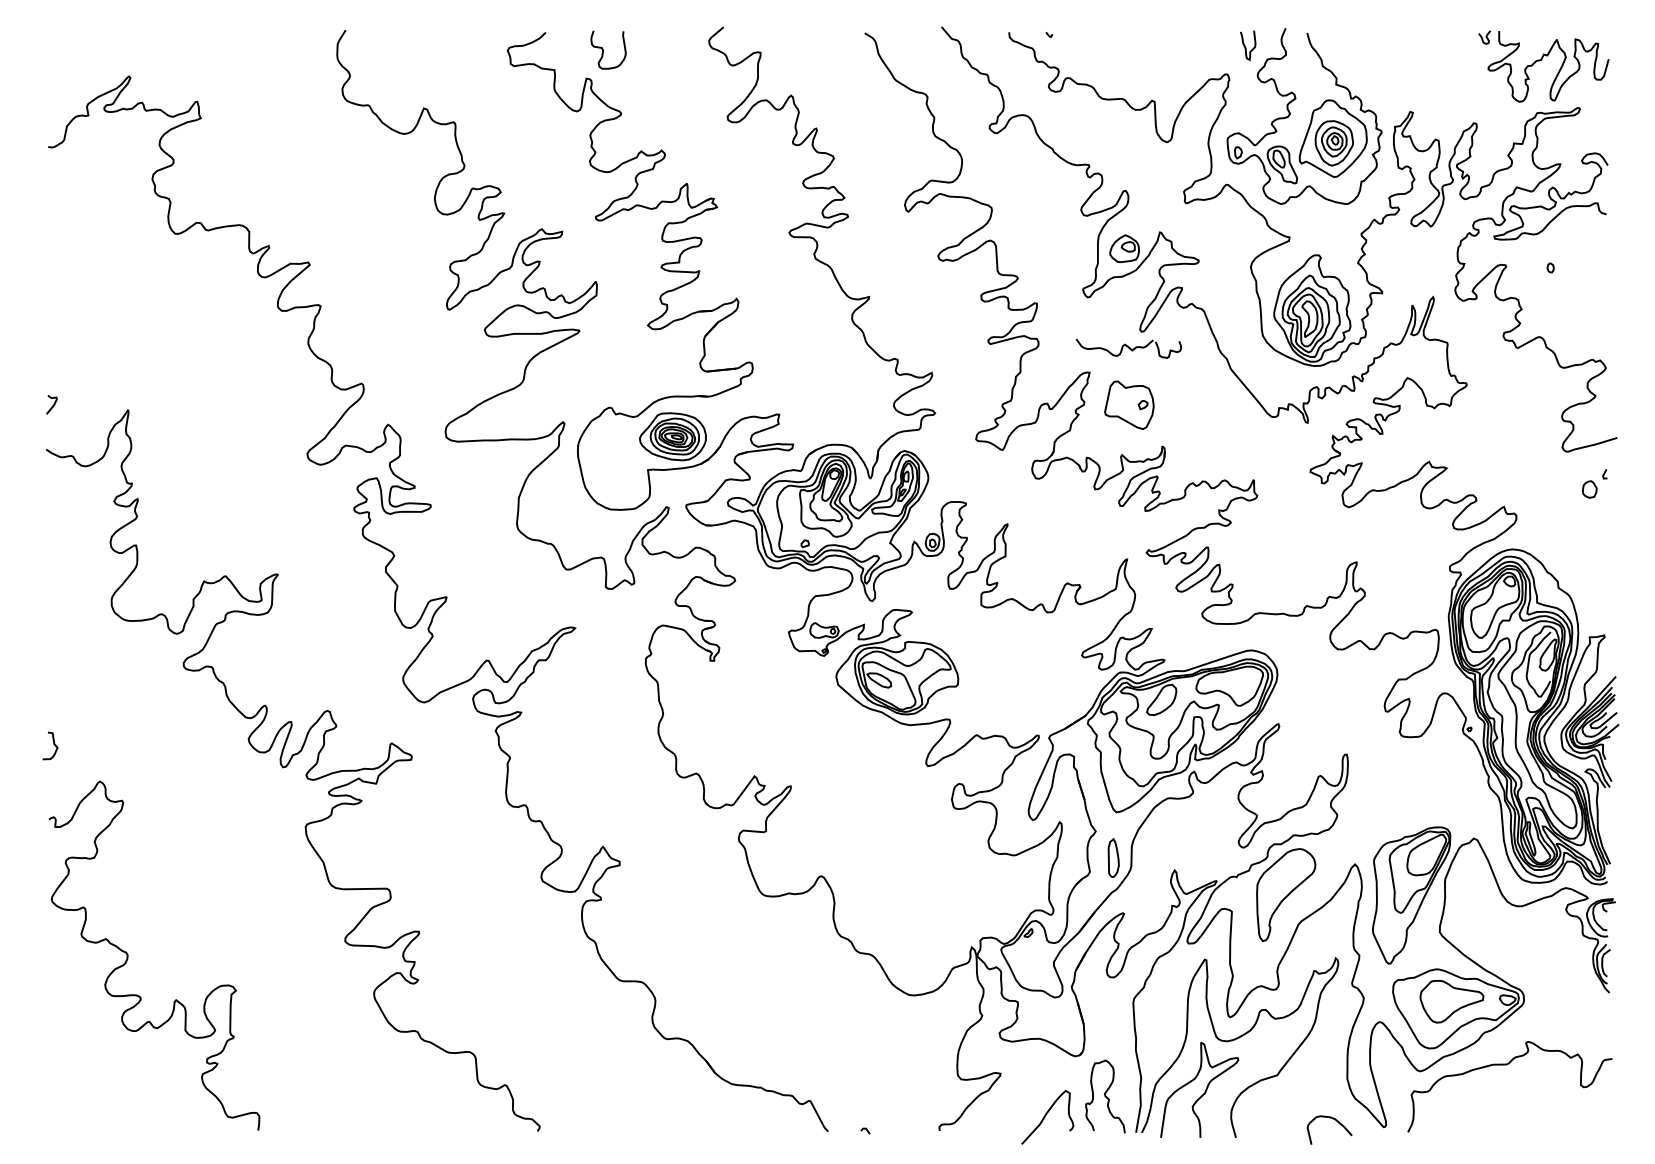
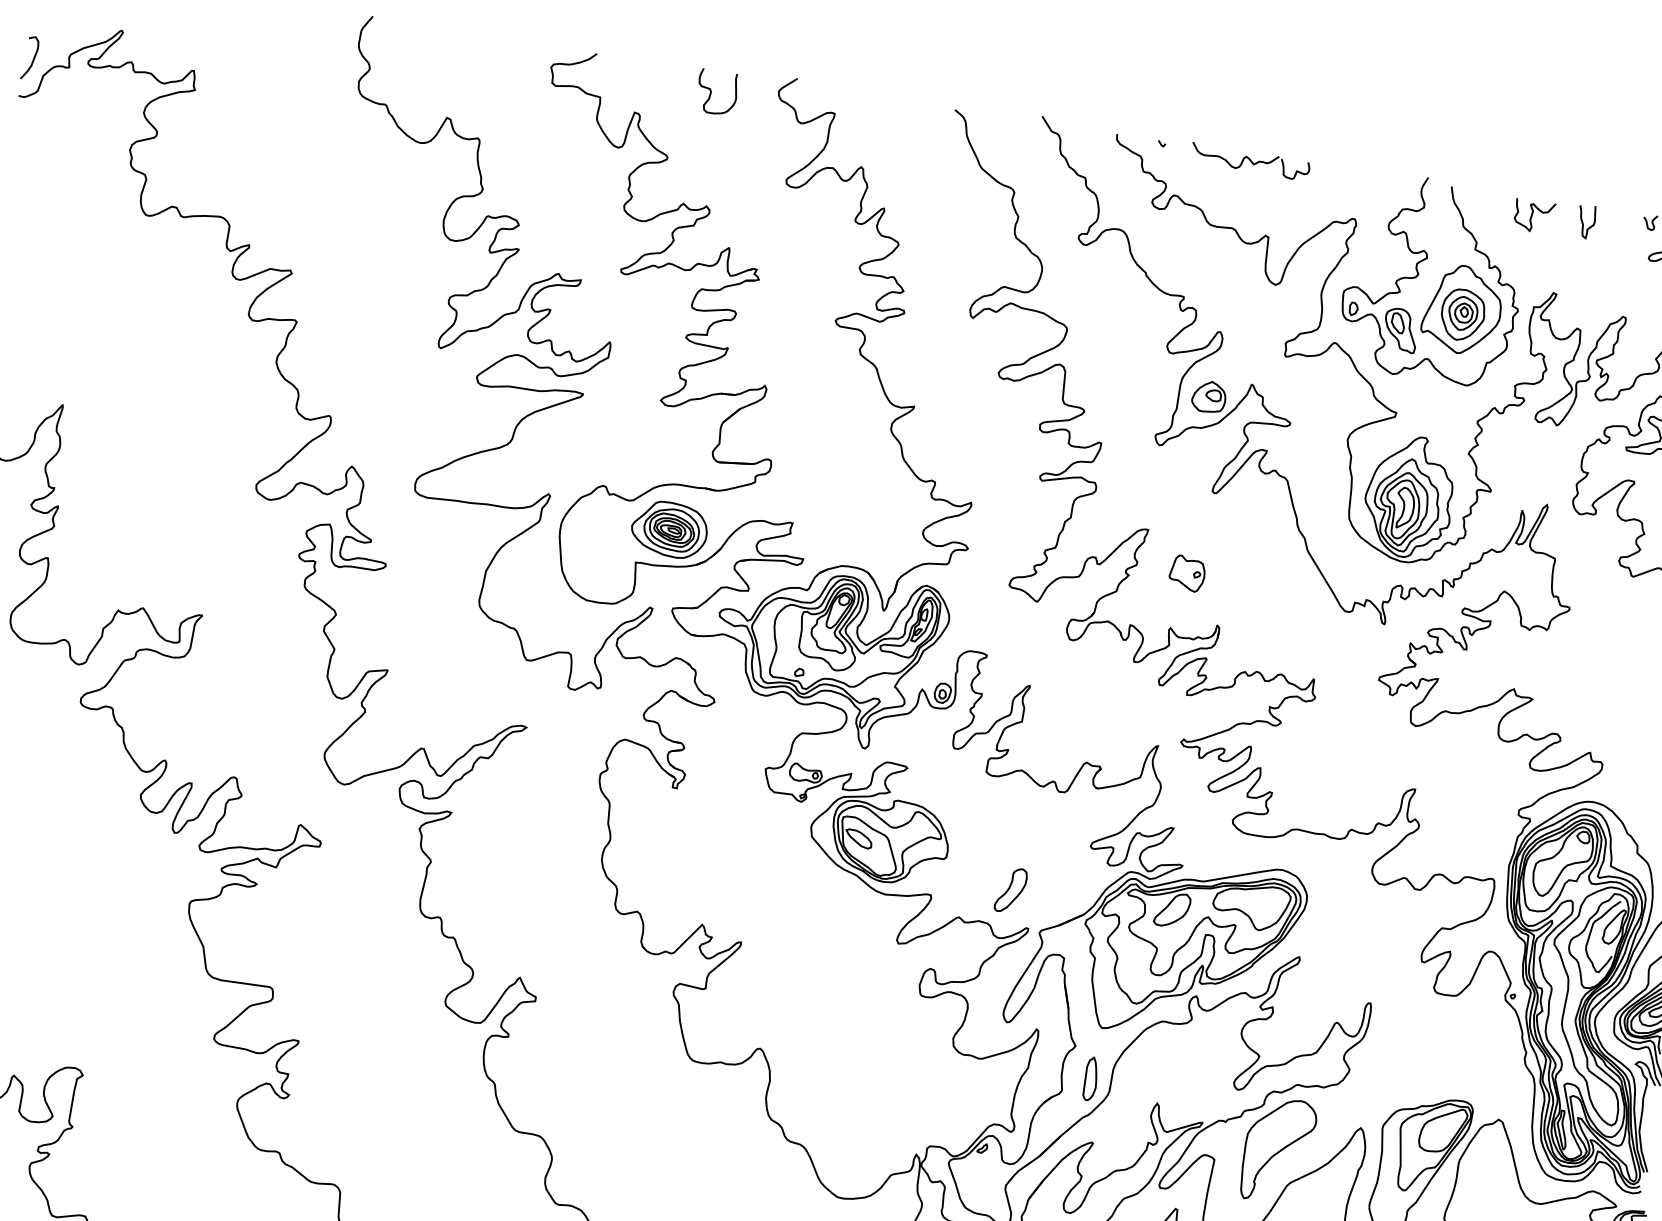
curve: (1246, 47) -> (1584, 223), moved
curve: (1381, 47) -> (1532, 215), added
curve: (603, 49) -> (711, 90), moved
curve: (55, 112) -> (32, 58), added
part: (1128, 348) -> (1250, 161), moved
part: (1129, 405) -> (1187, 573), size x0.62
part: (1018, 704) -> (1010, 890), added

